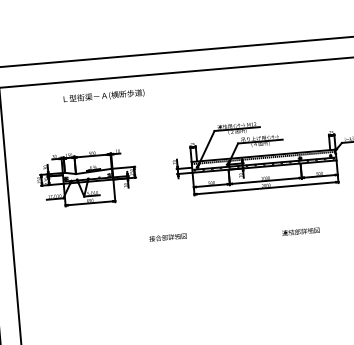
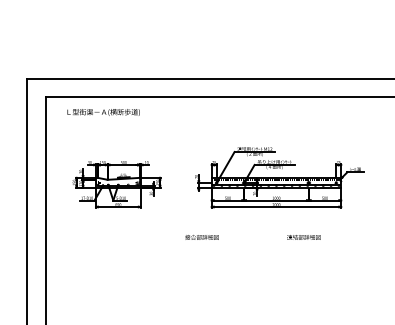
text: (103, 96) -> (103, 112), moved
text: (300, 231) -> (303, 237), moved
text: (167, 237) -> (201, 237), moved

